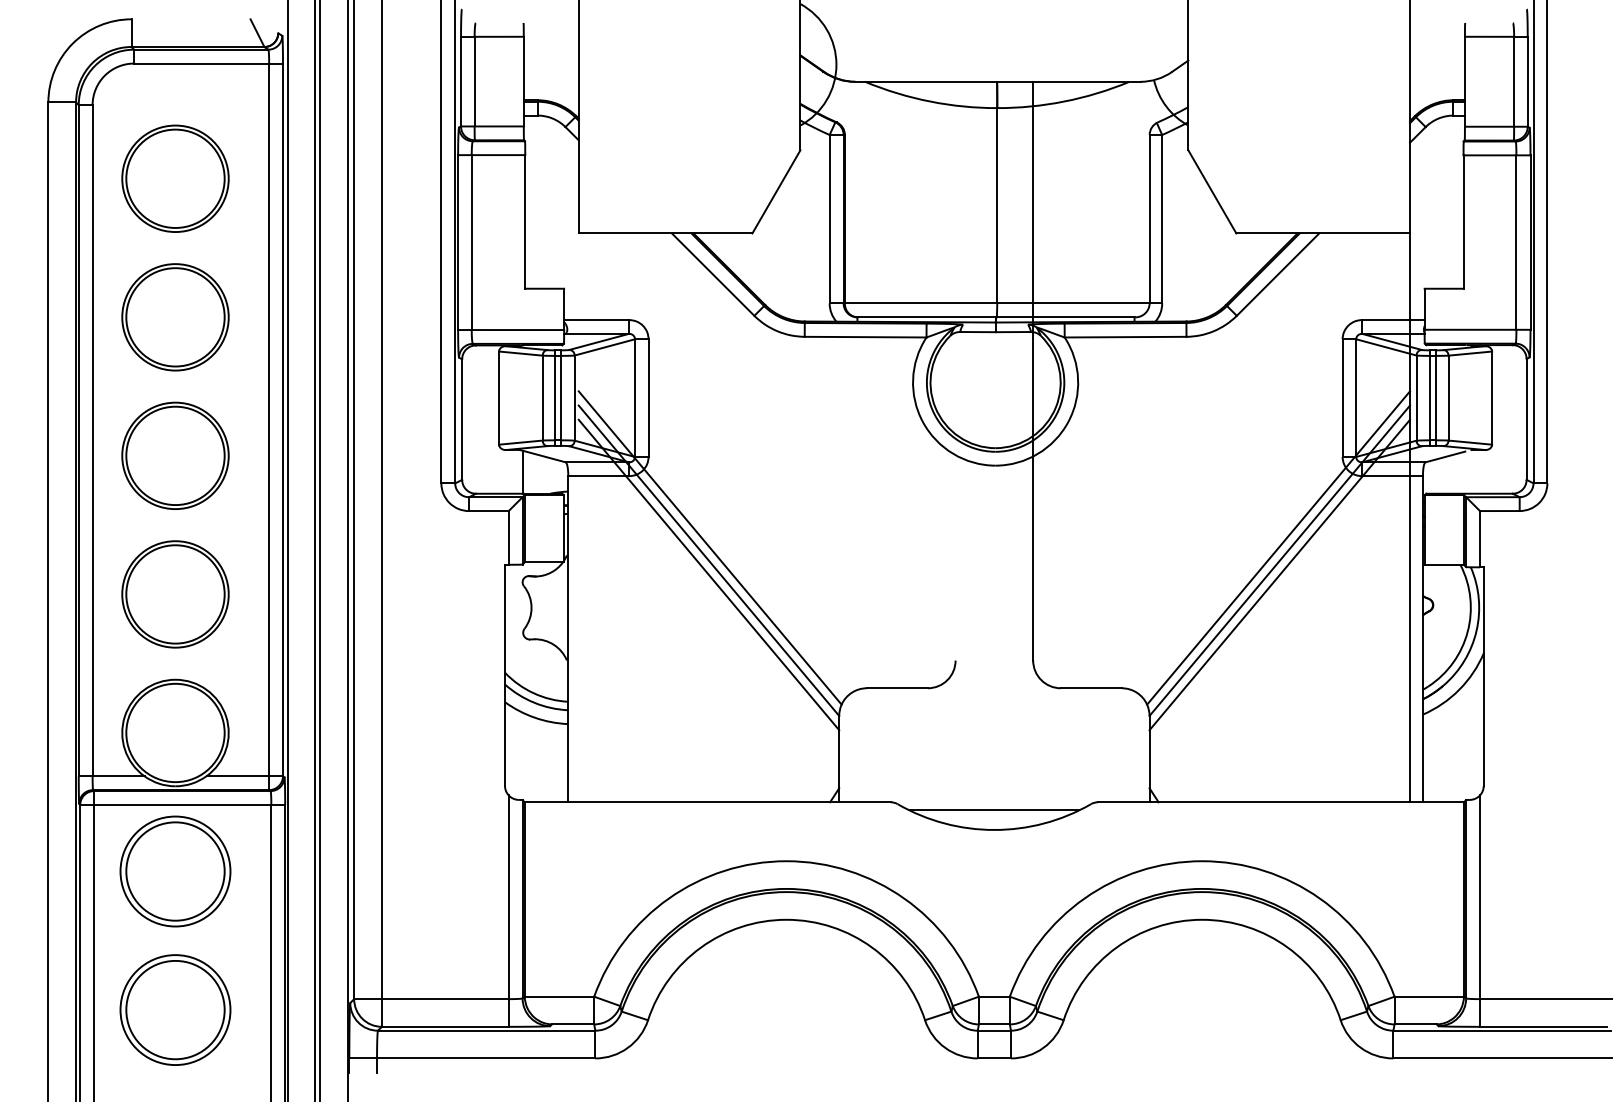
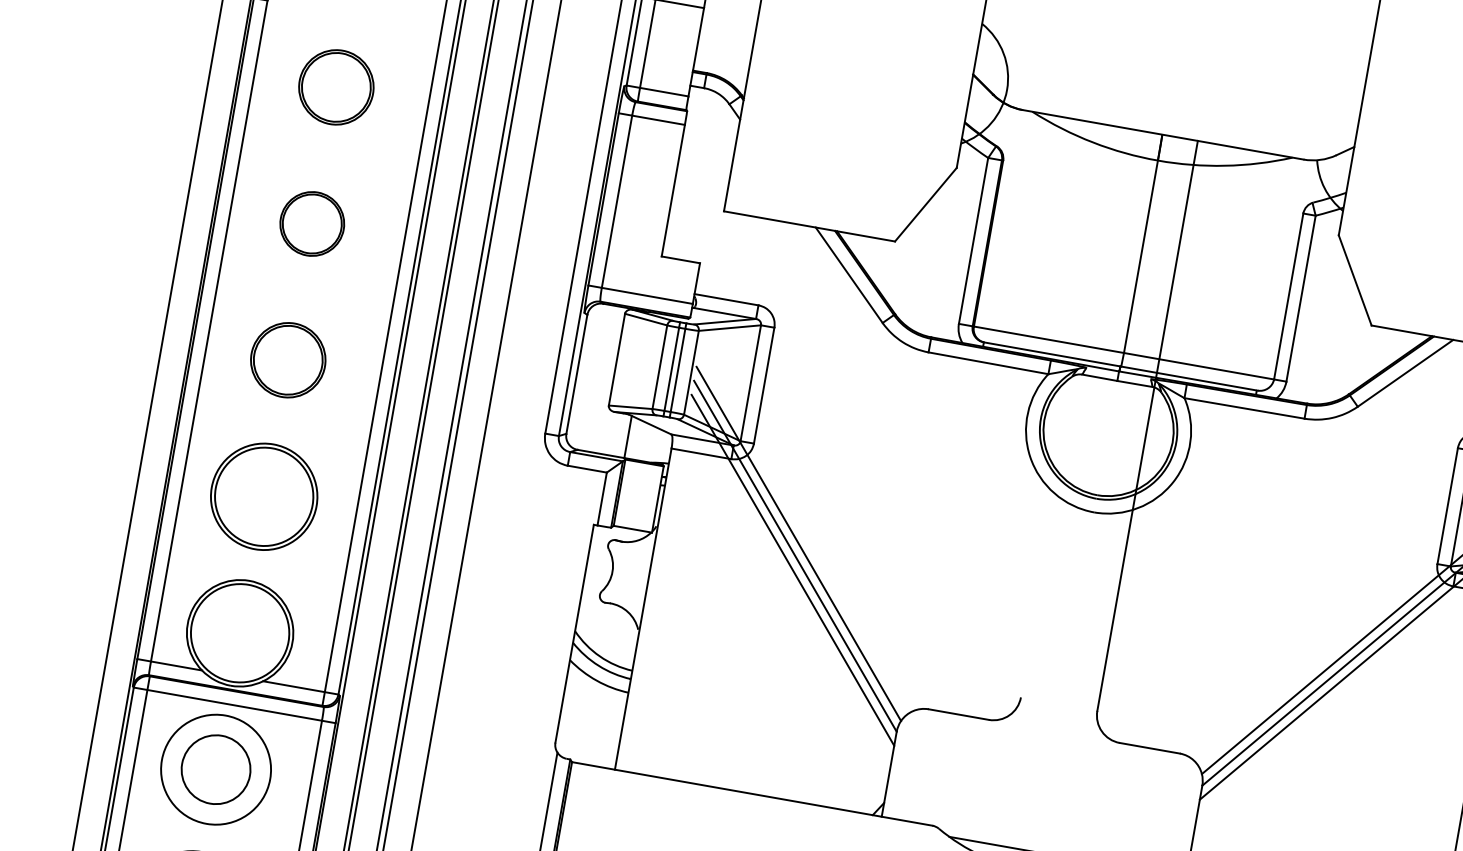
part: (175, 178) -> (336, 87), size x0.7
part: (175, 317) -> (312, 224), size x0.6
part: (175, 455) -> (288, 359), size x0.7
circle: (175, 871) -> (216, 769), size x0.7

